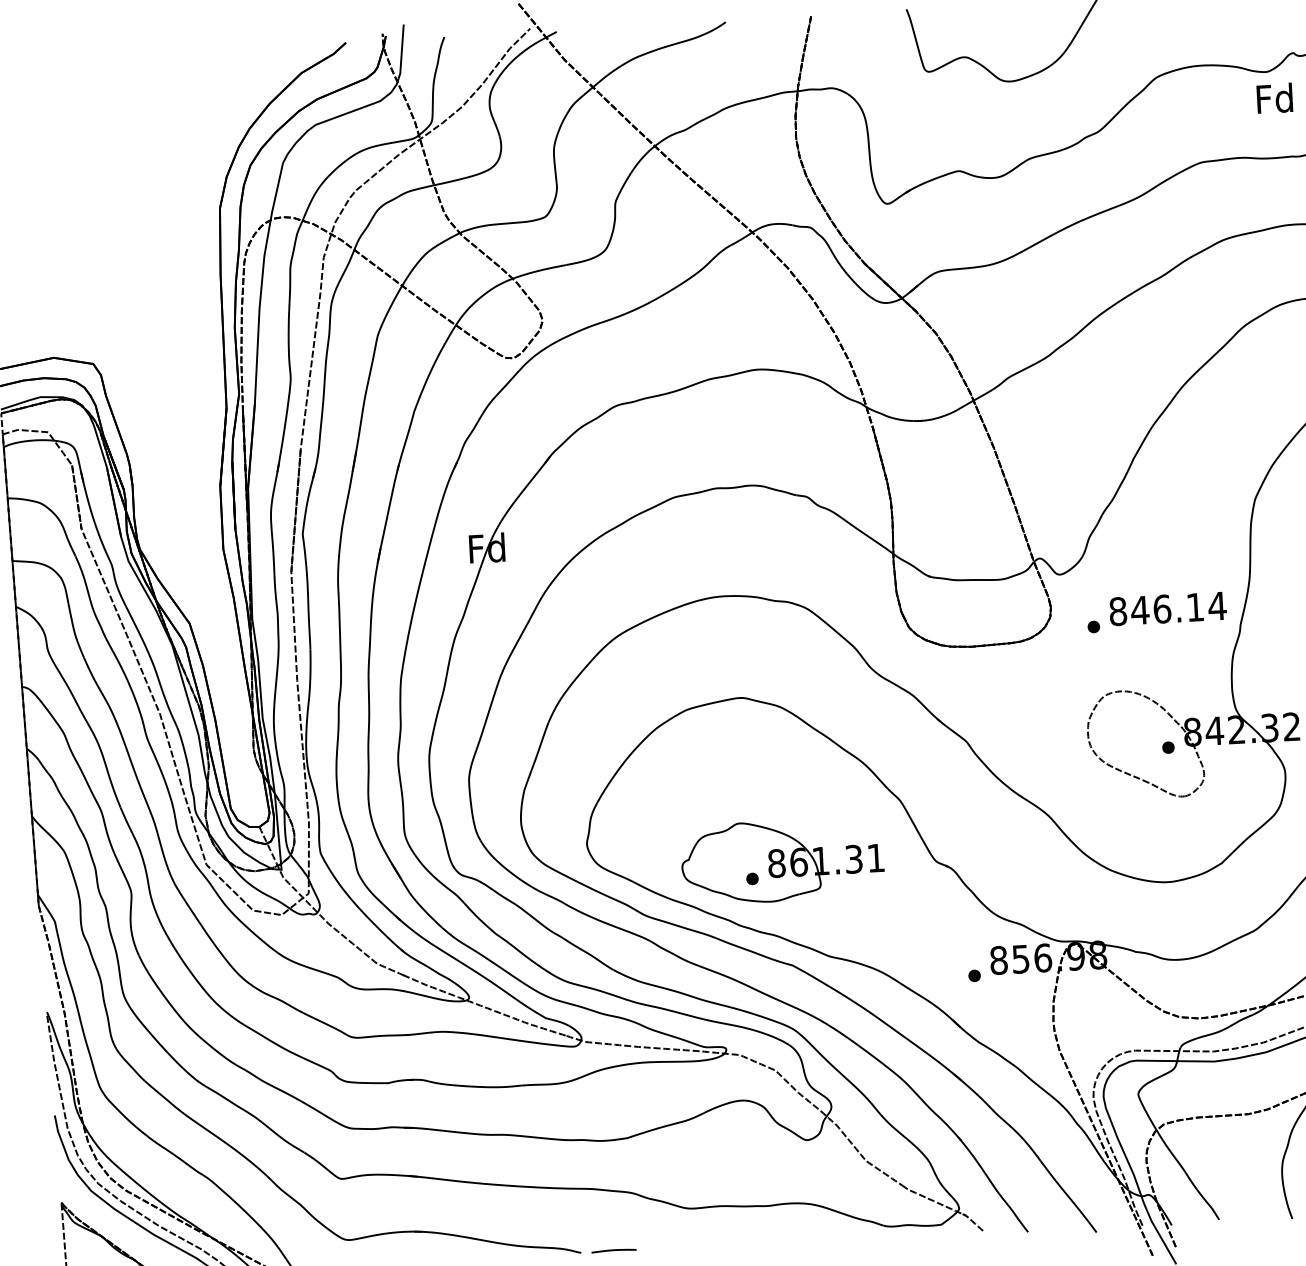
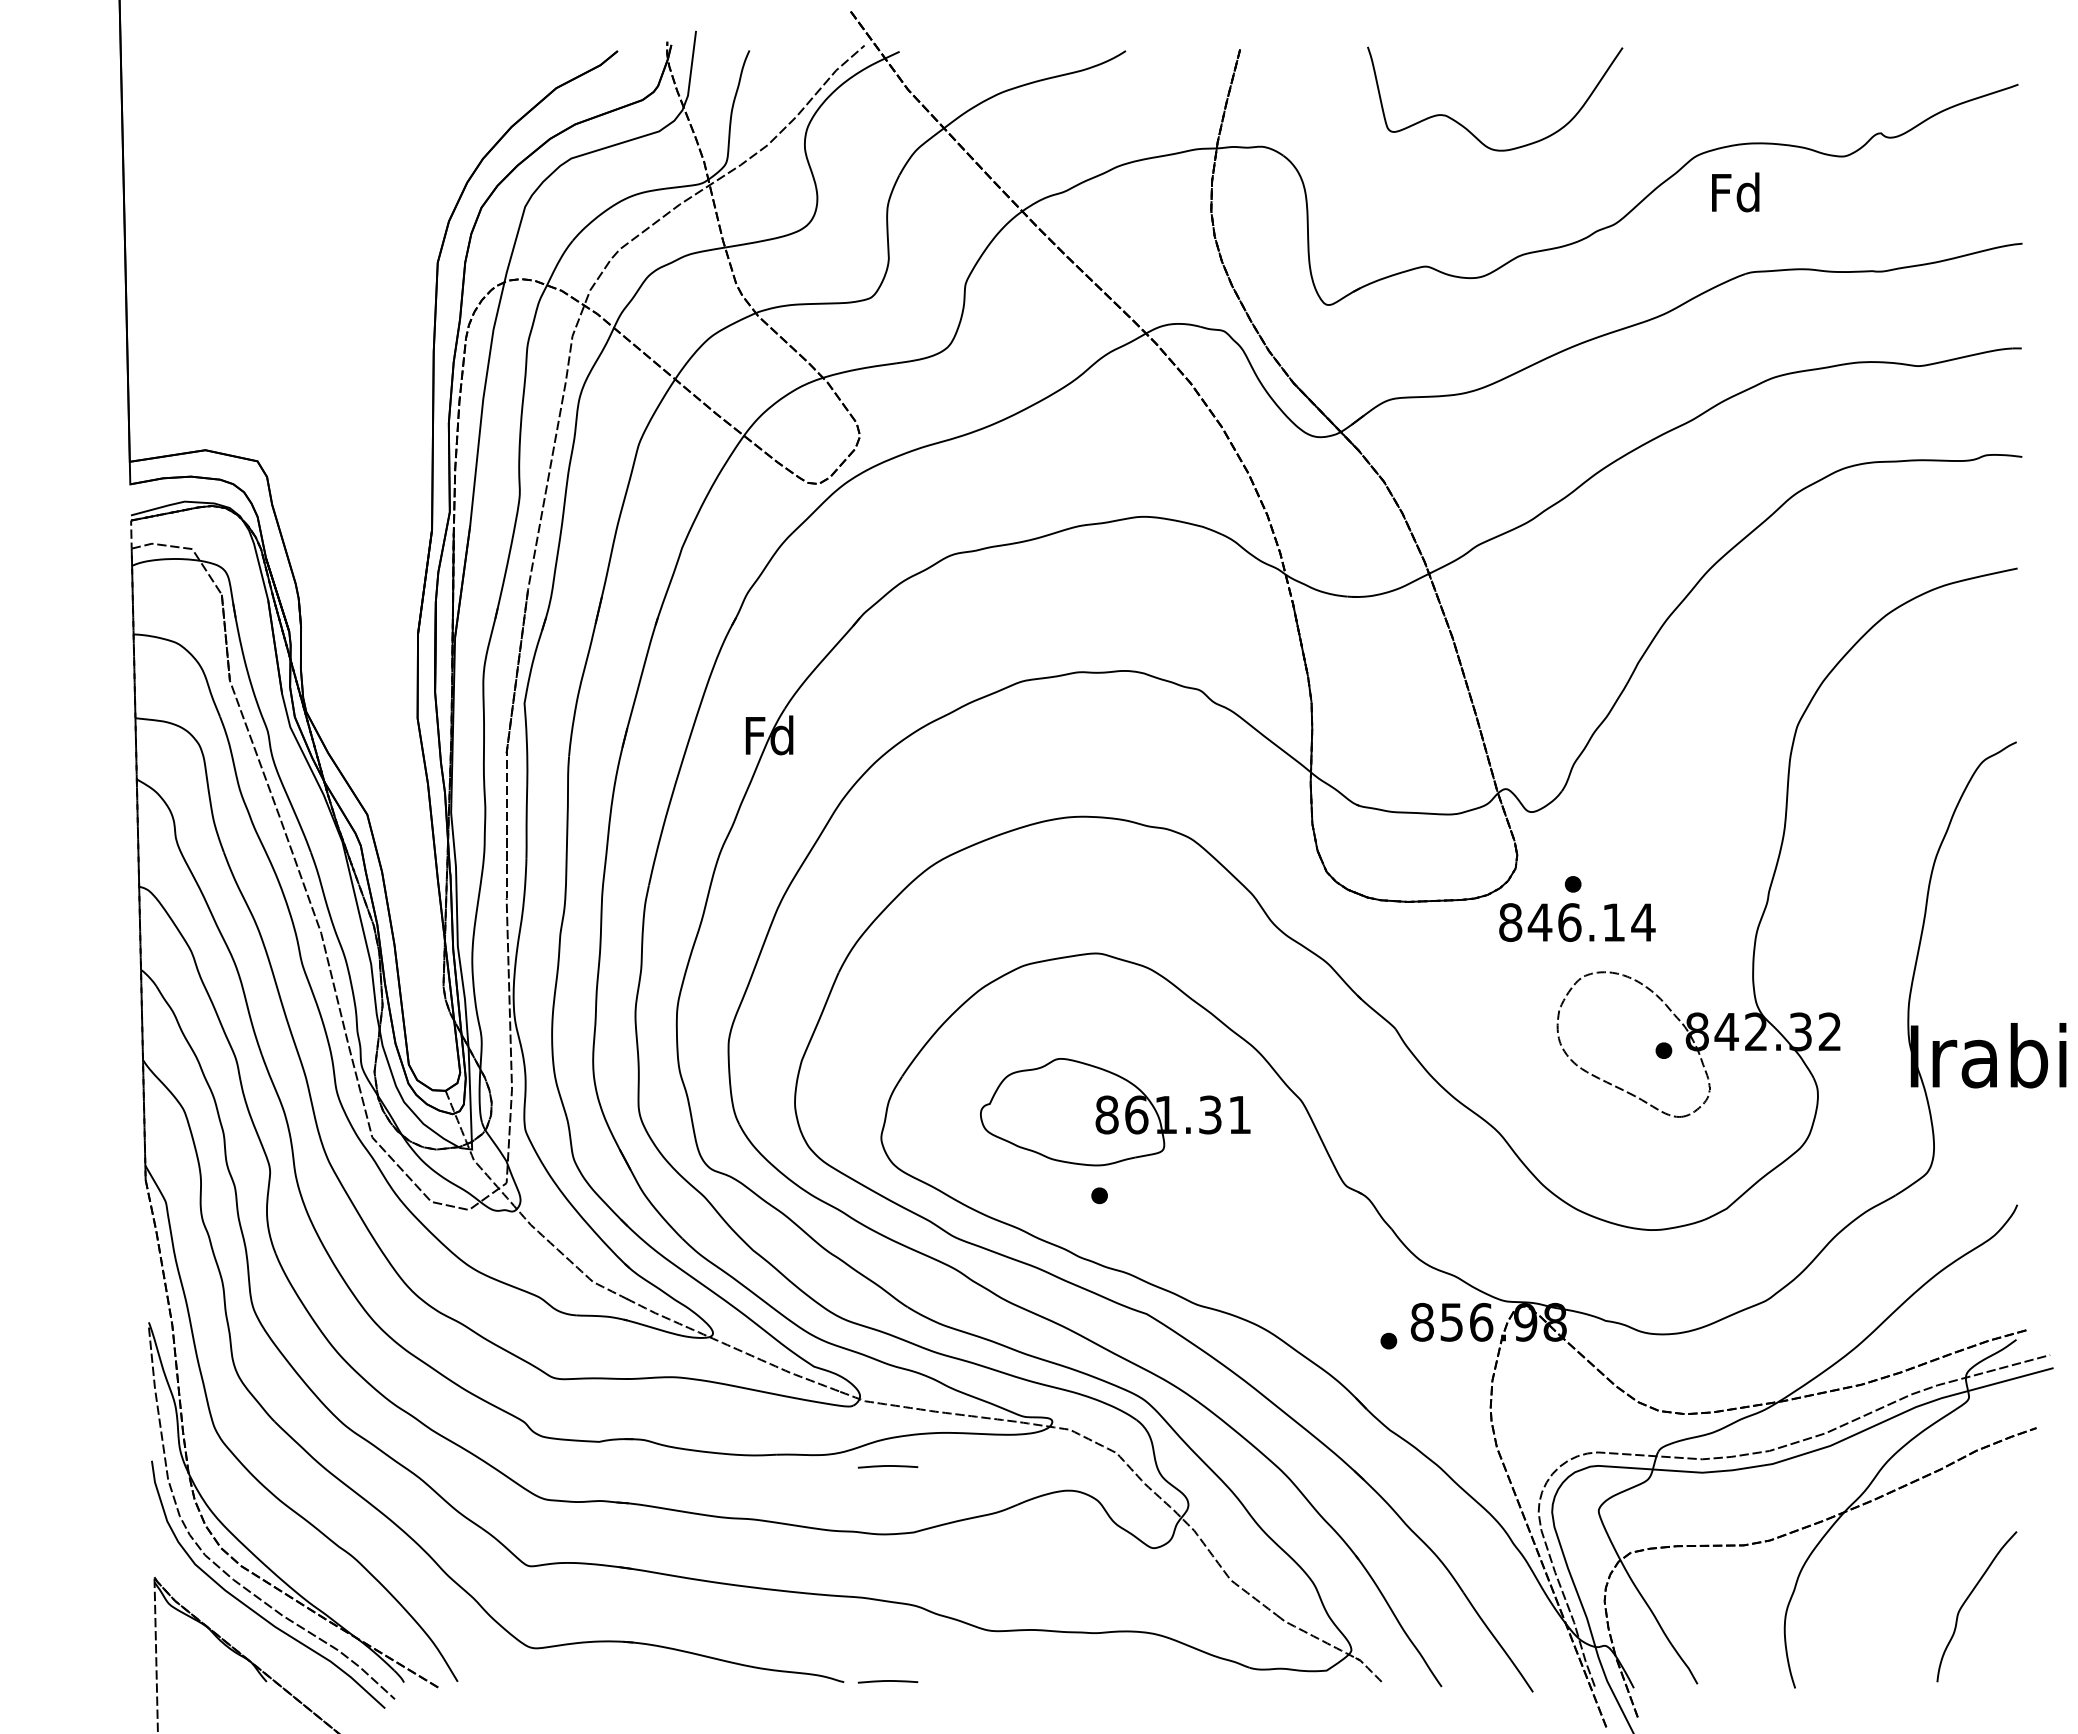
text: (1274, 98) -> (1735, 192), moved
text: (1168, 608) -> (1577, 922), moved
part: (782, 861) -> (1115, 1112), moved
line: (604, 1089) -> (887, 1466), added

